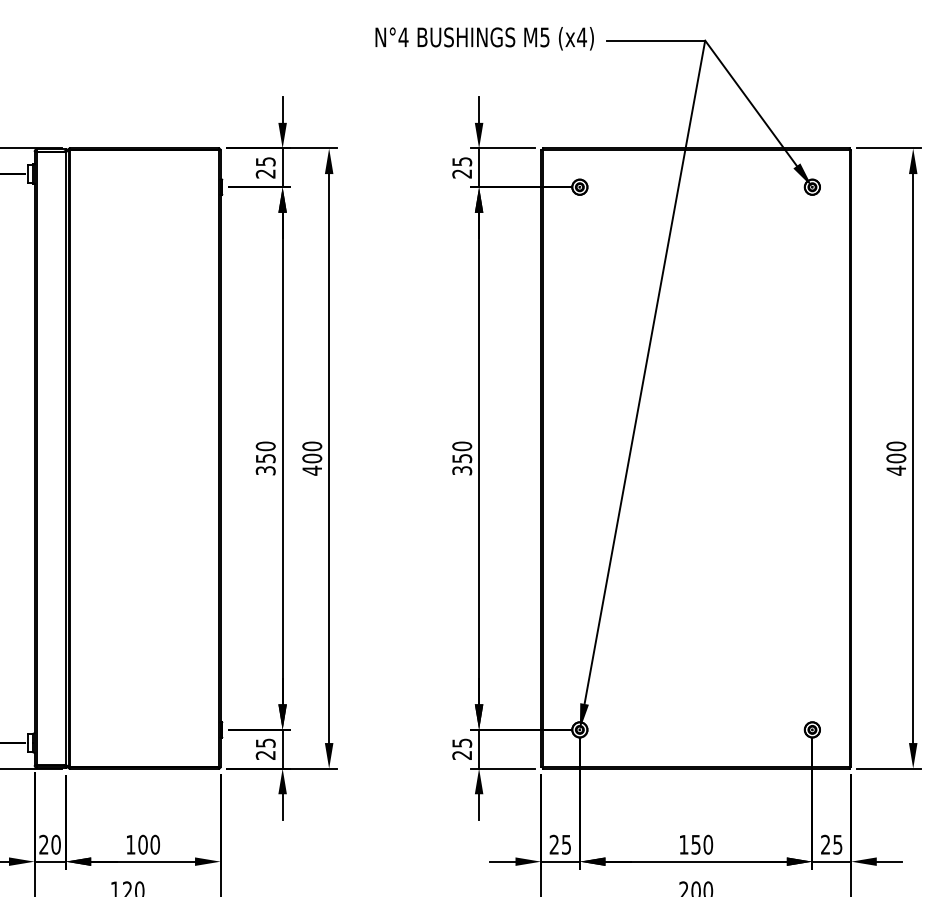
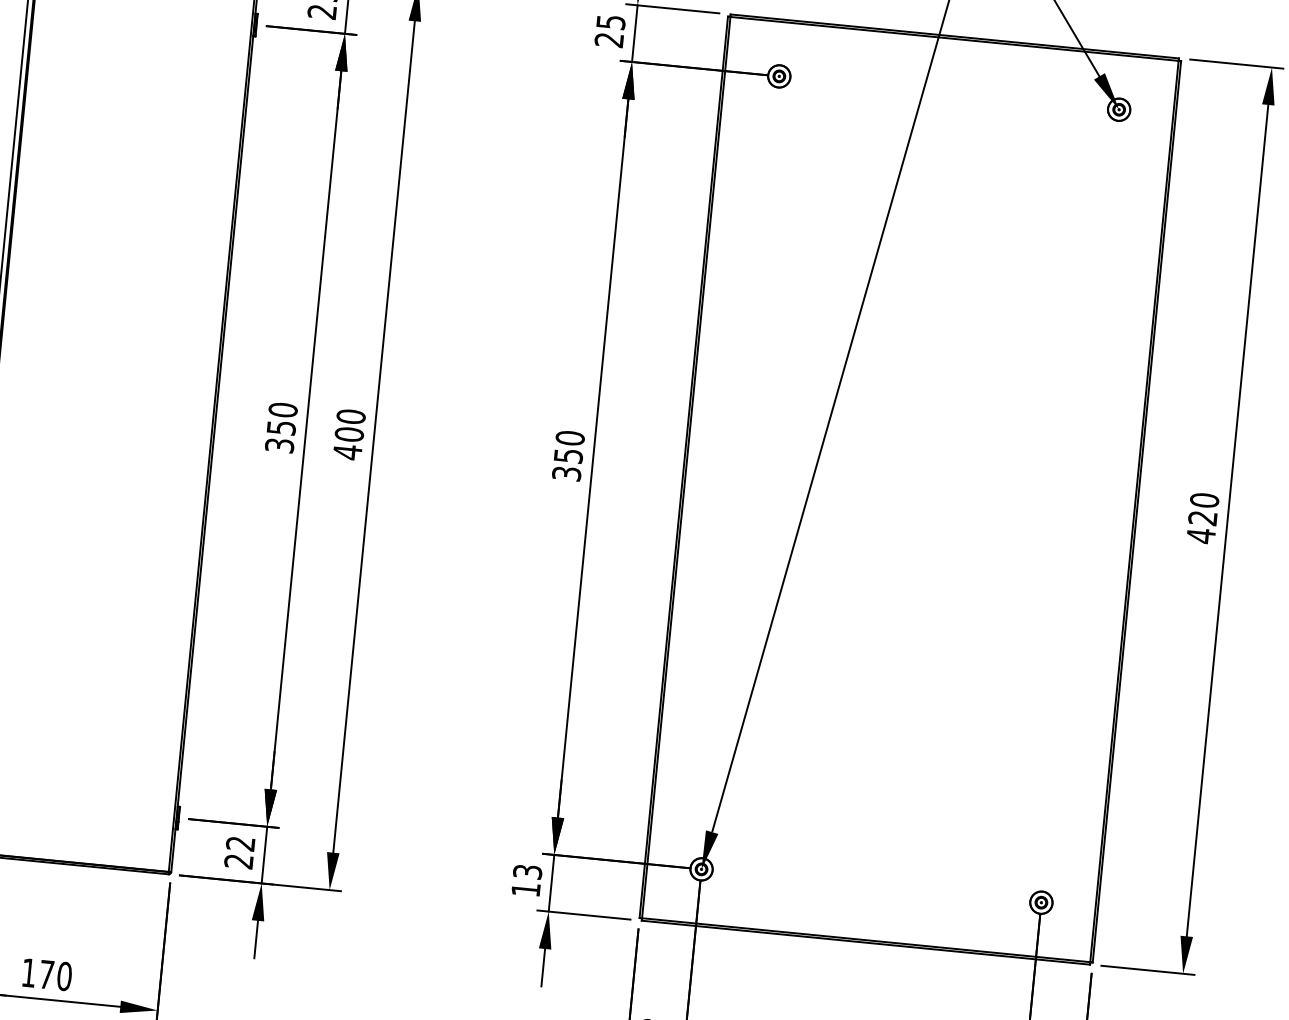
text: (896, 458) -> (1203, 518), 400 -> 420
text: (265, 742) -> (240, 842), 25 -> 22
text: (461, 748) -> (525, 879), 25 -> 13
text: (142, 844) -> (46, 974), 100 -> 170

